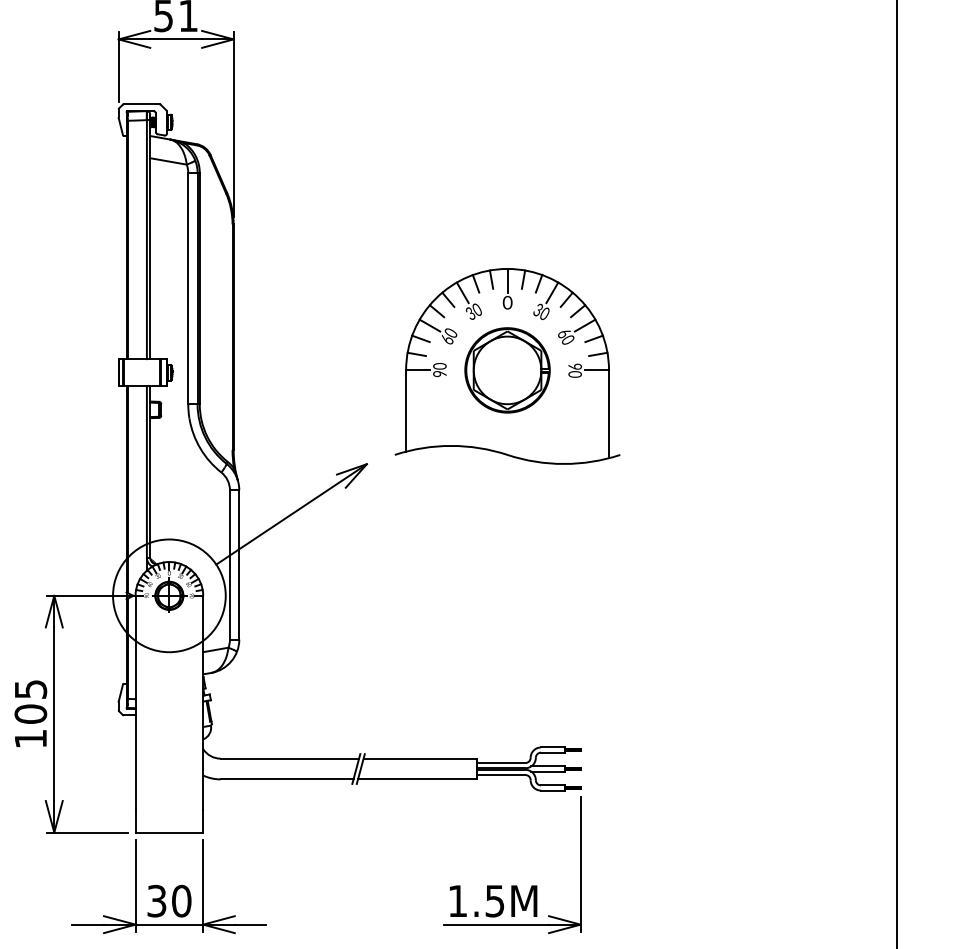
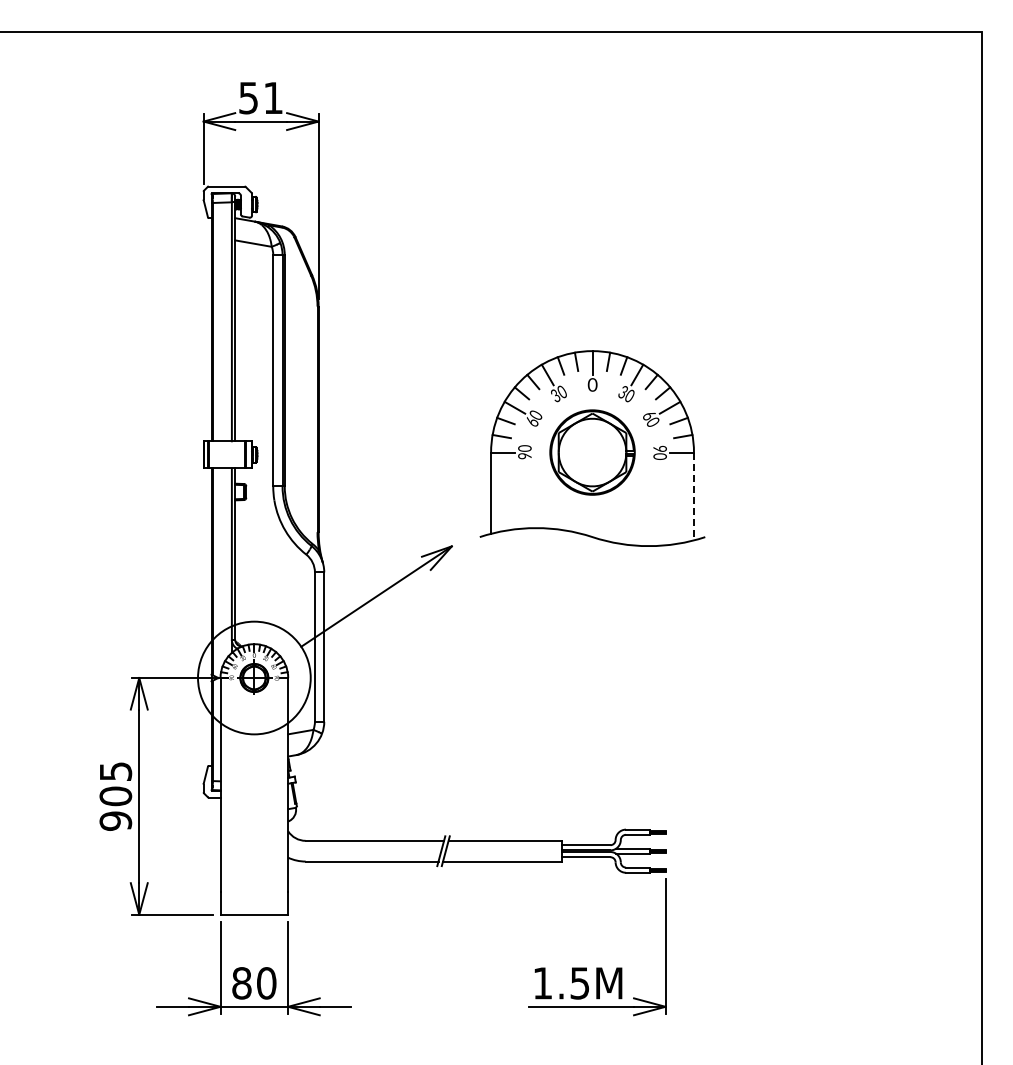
line: (609, 414) -> (694, 496), solid -> dashed
text: (30, 738) -> (115, 820), 105 -> 905
text: (156, 901) -> (241, 983), 30 -> 80

